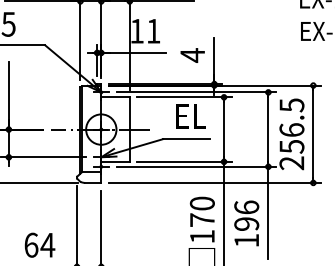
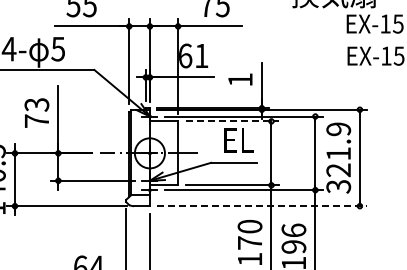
text: (137, 30) -> (185, 55), 11 -> 61
text: (192, 55) -> (240, 79), 4 -> 1
line: (184, 97) -> (232, 121), solid -> dashed
text: (291, 133) -> (338, 157), 256.5 -> 321.9
line: (214, 183) -> (262, 206), solid -> dashed

